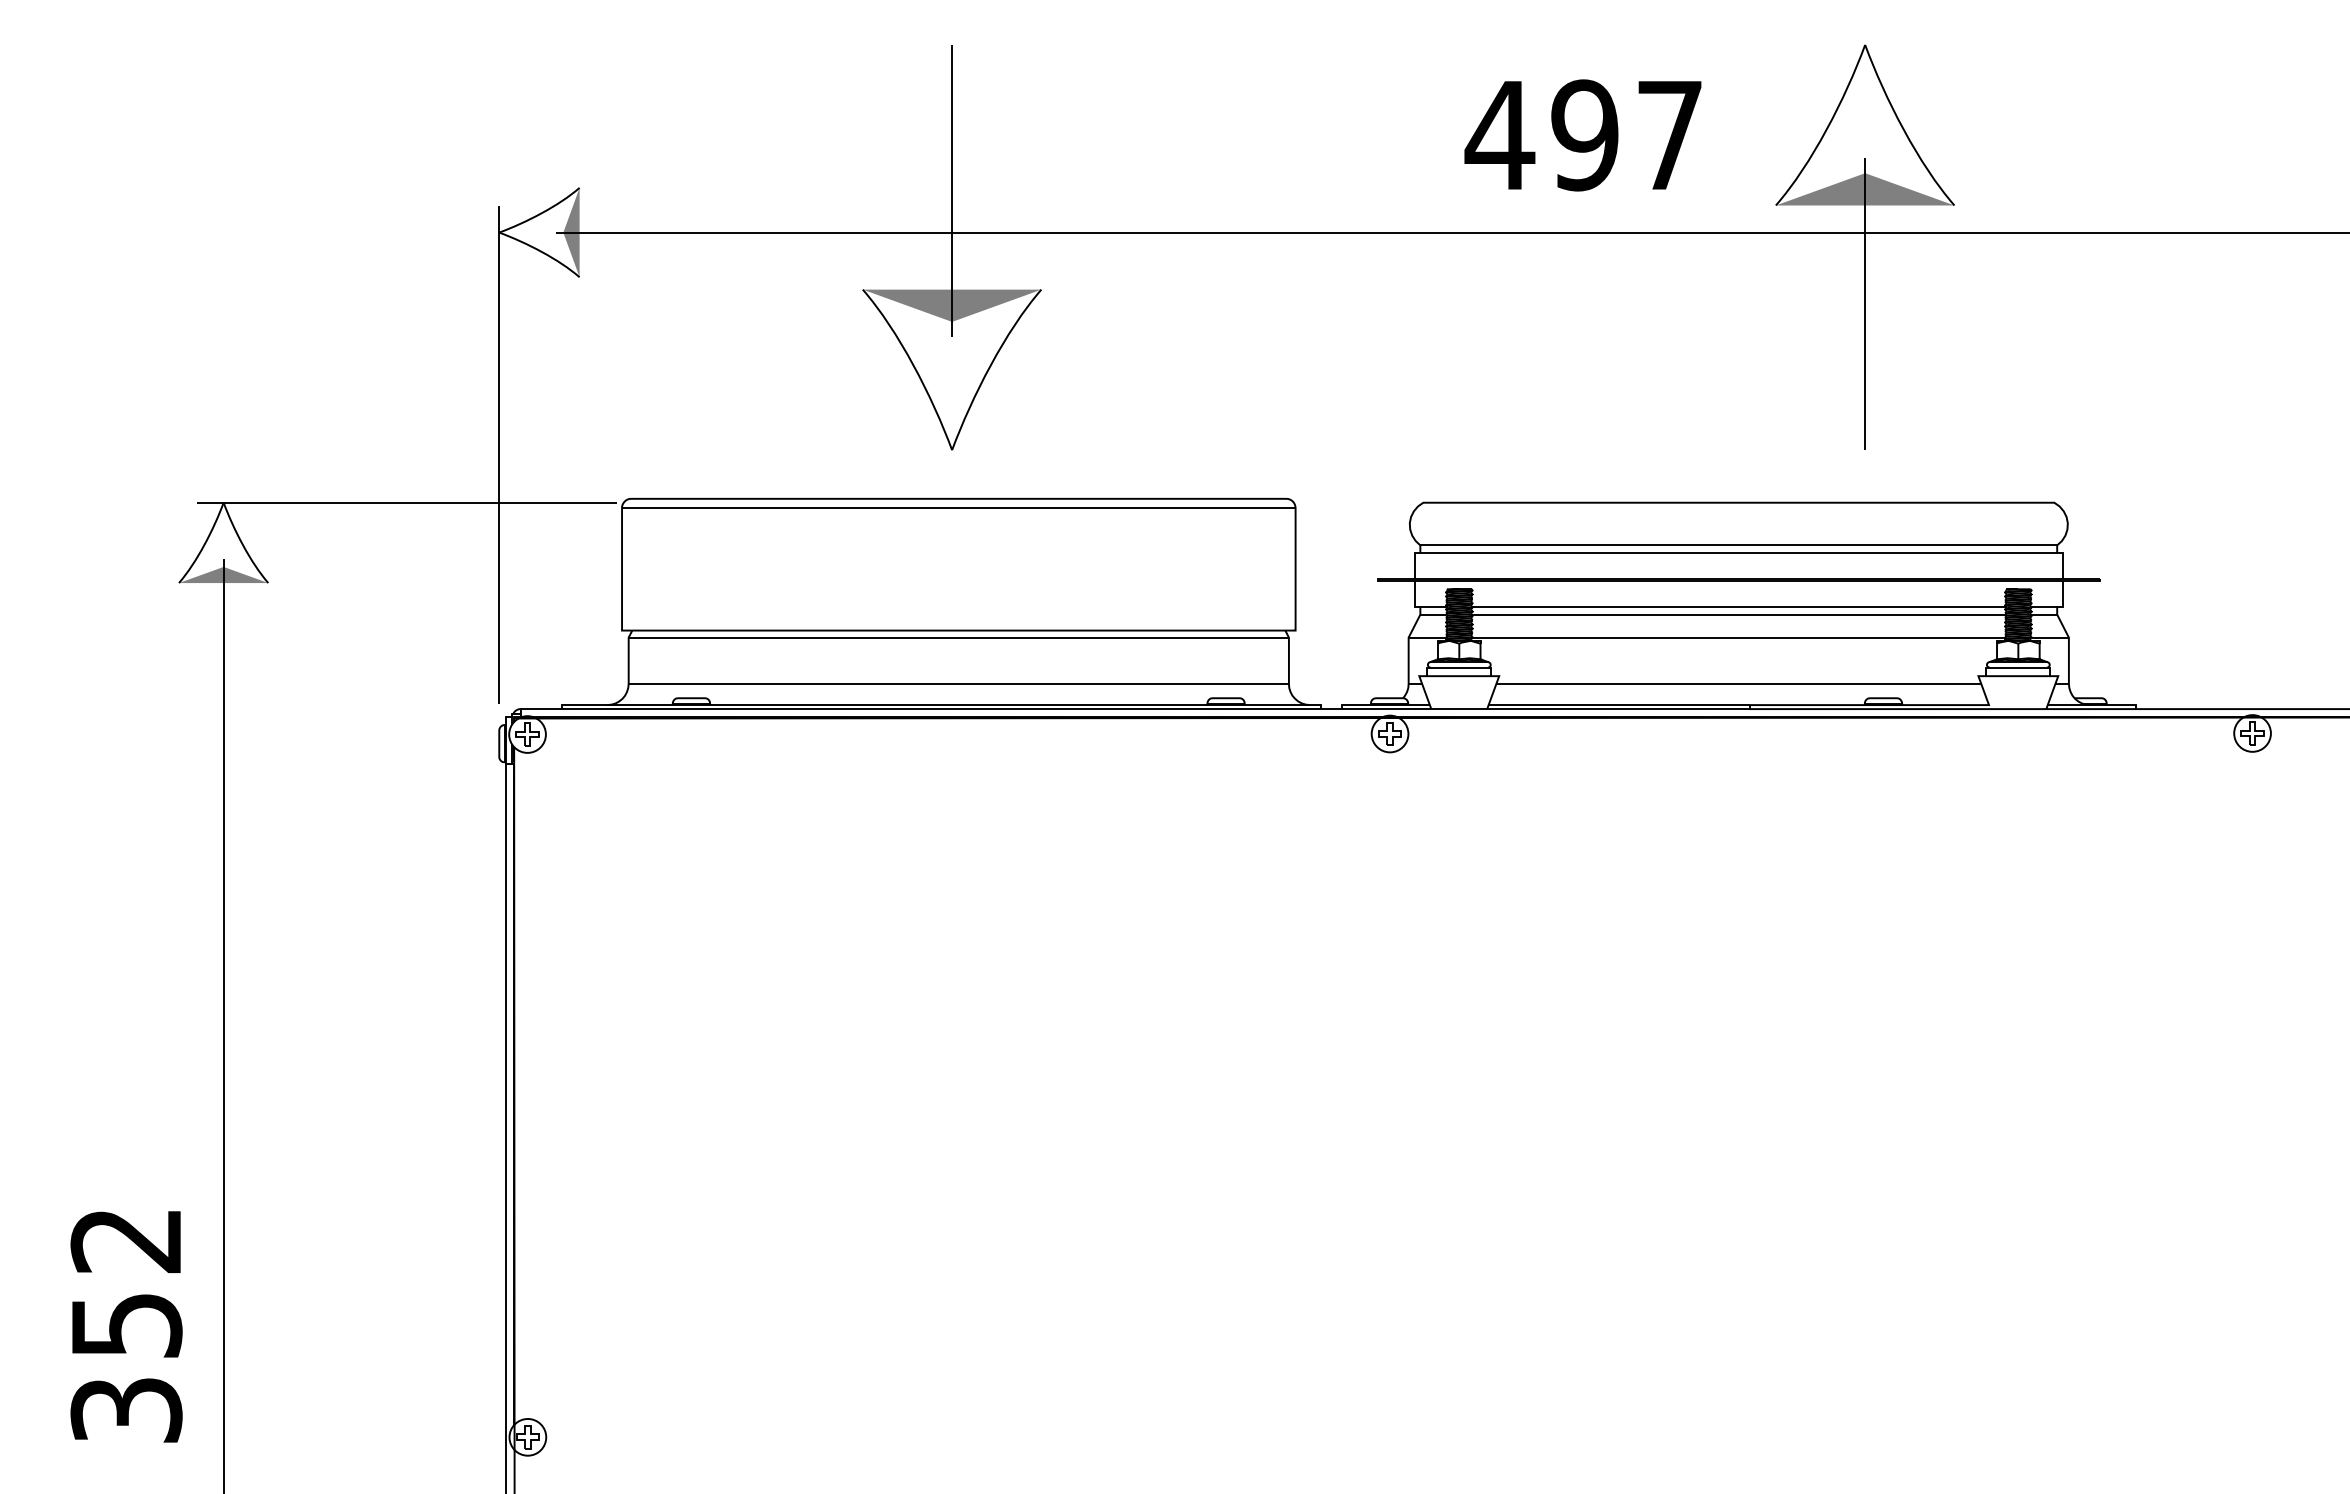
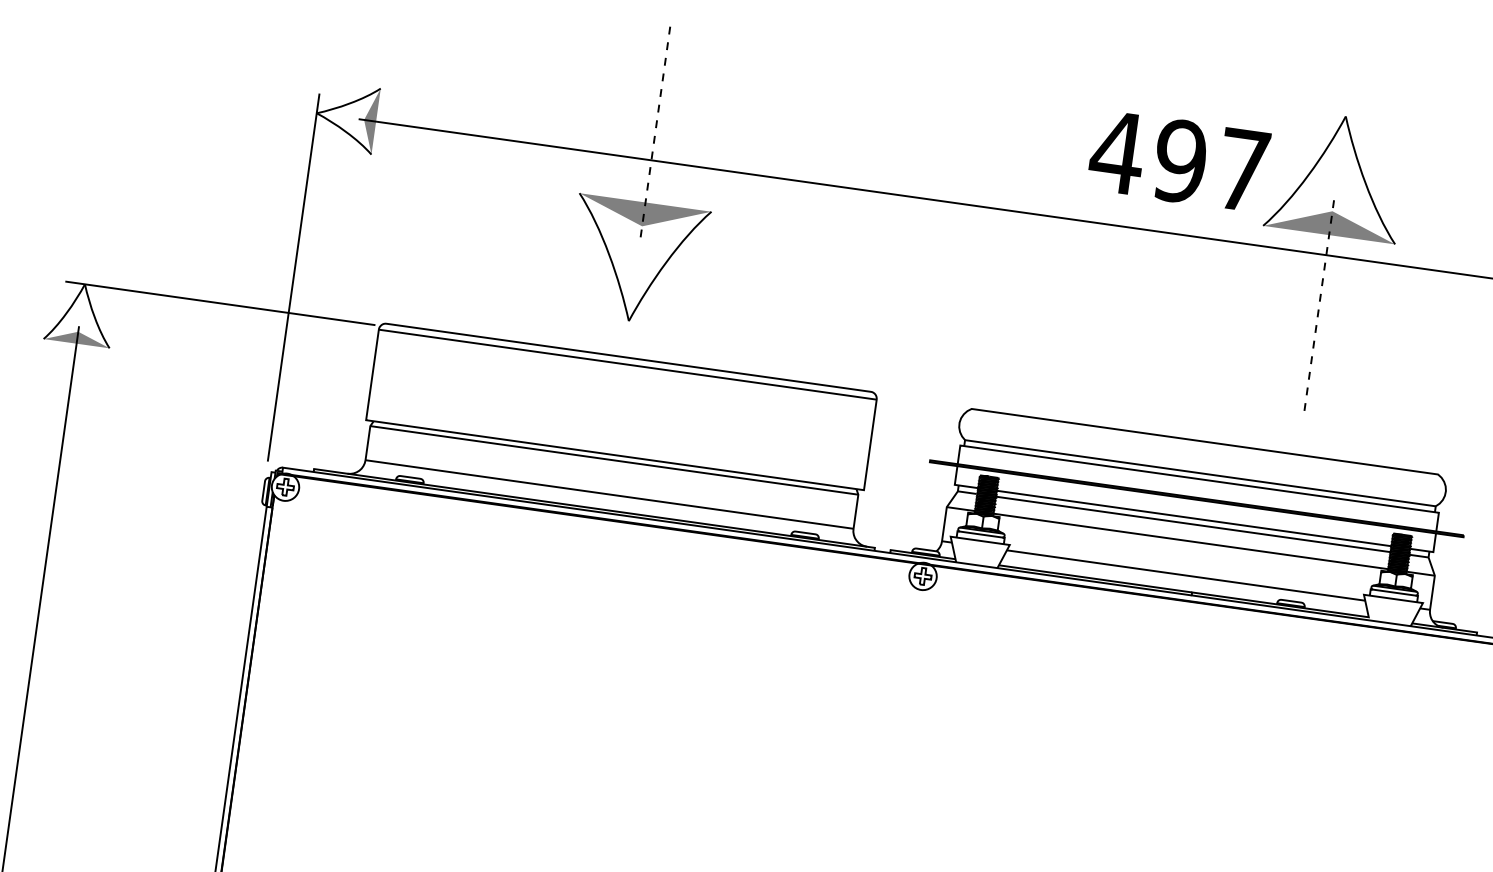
text: (1582, 135) -> (1178, 161), moved
line: (952, 190) -> (656, 129), solid -> dashed
line: (1865, 304) -> (1319, 308), solid -> dashed

